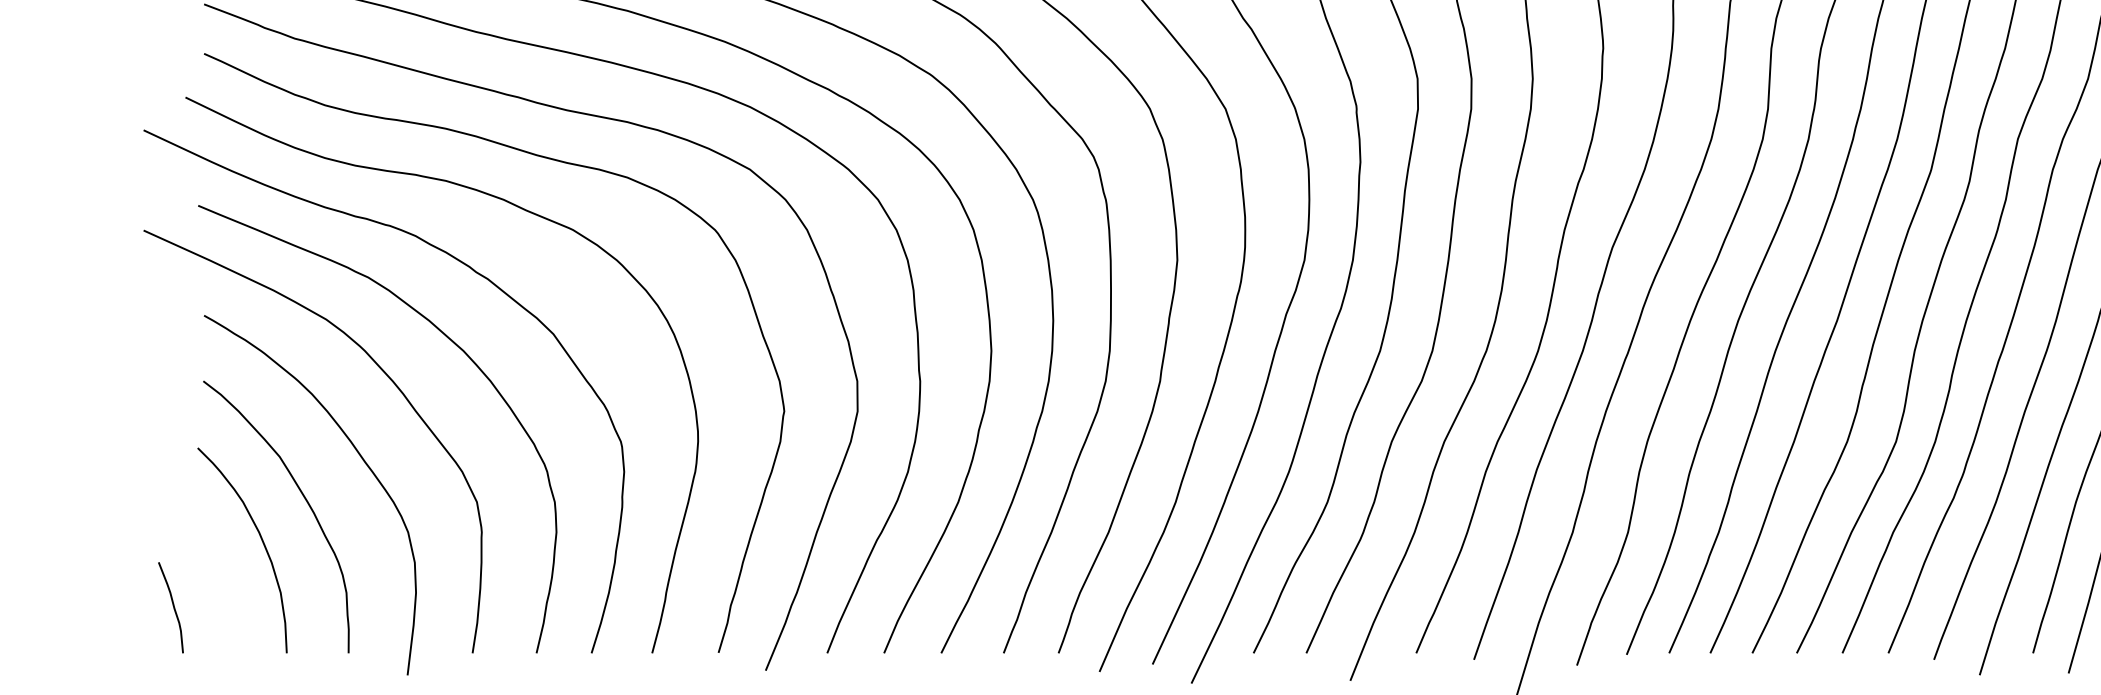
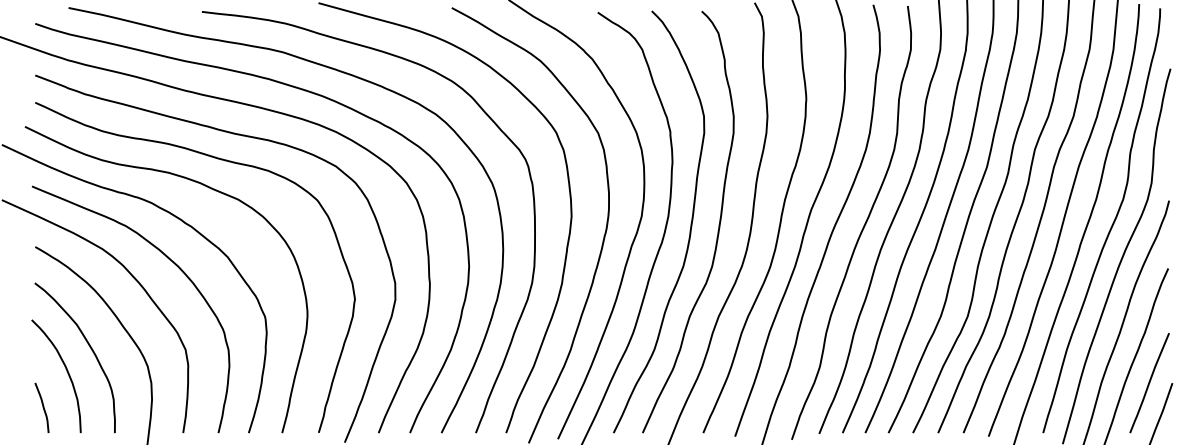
curve: (171, 606) -> (42, 407), moved

